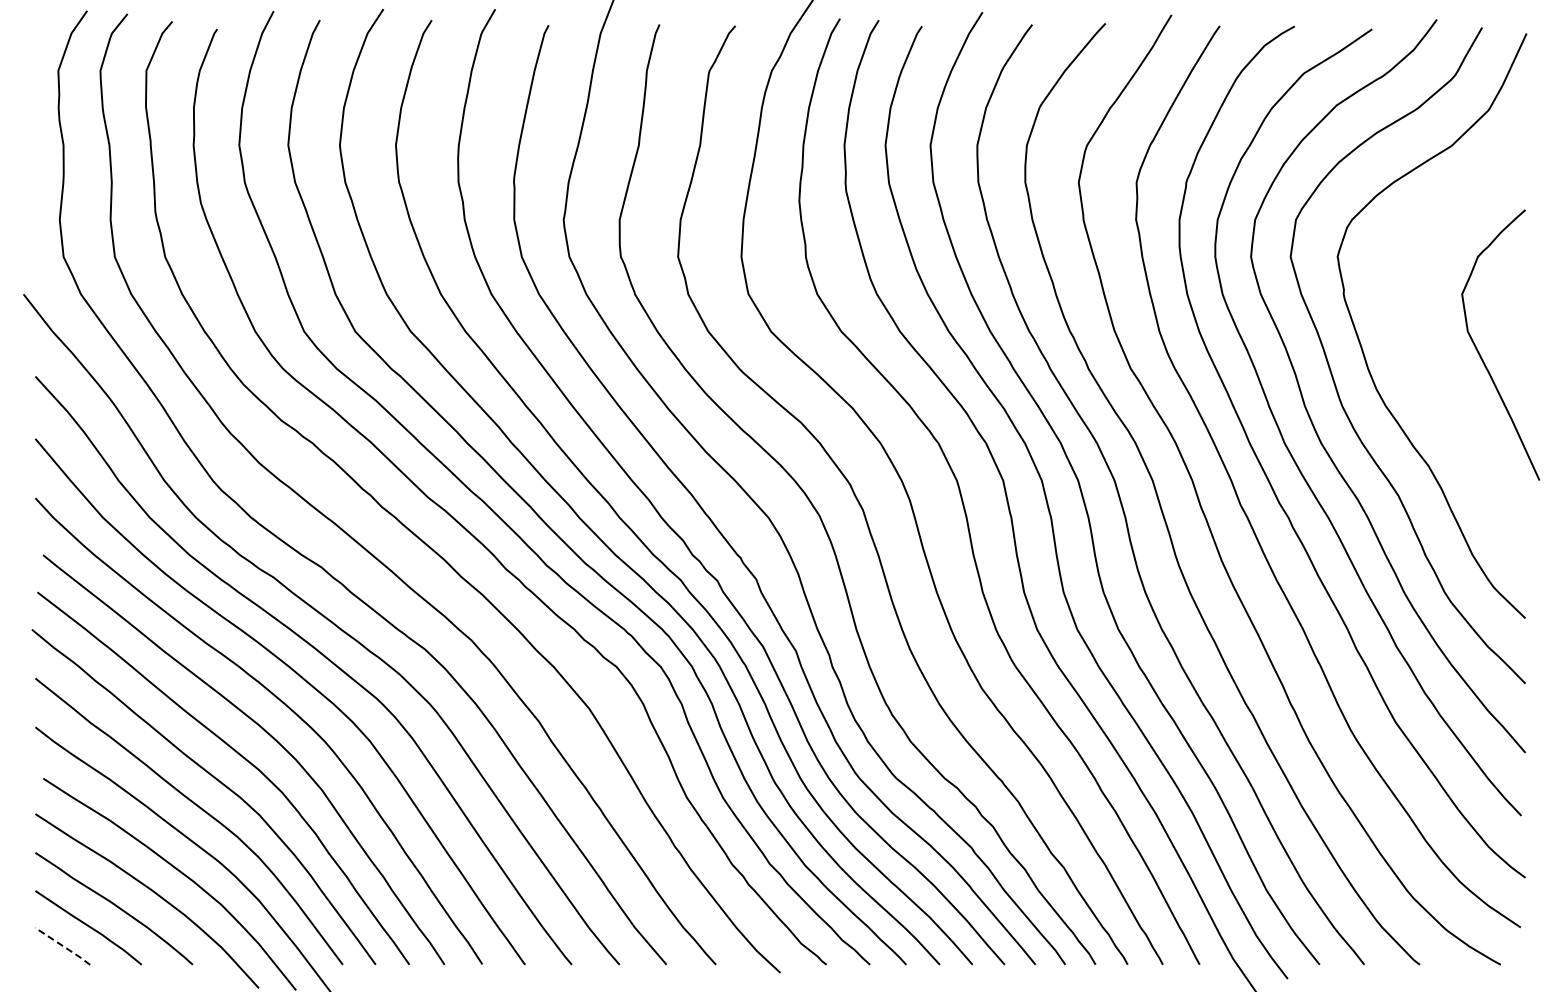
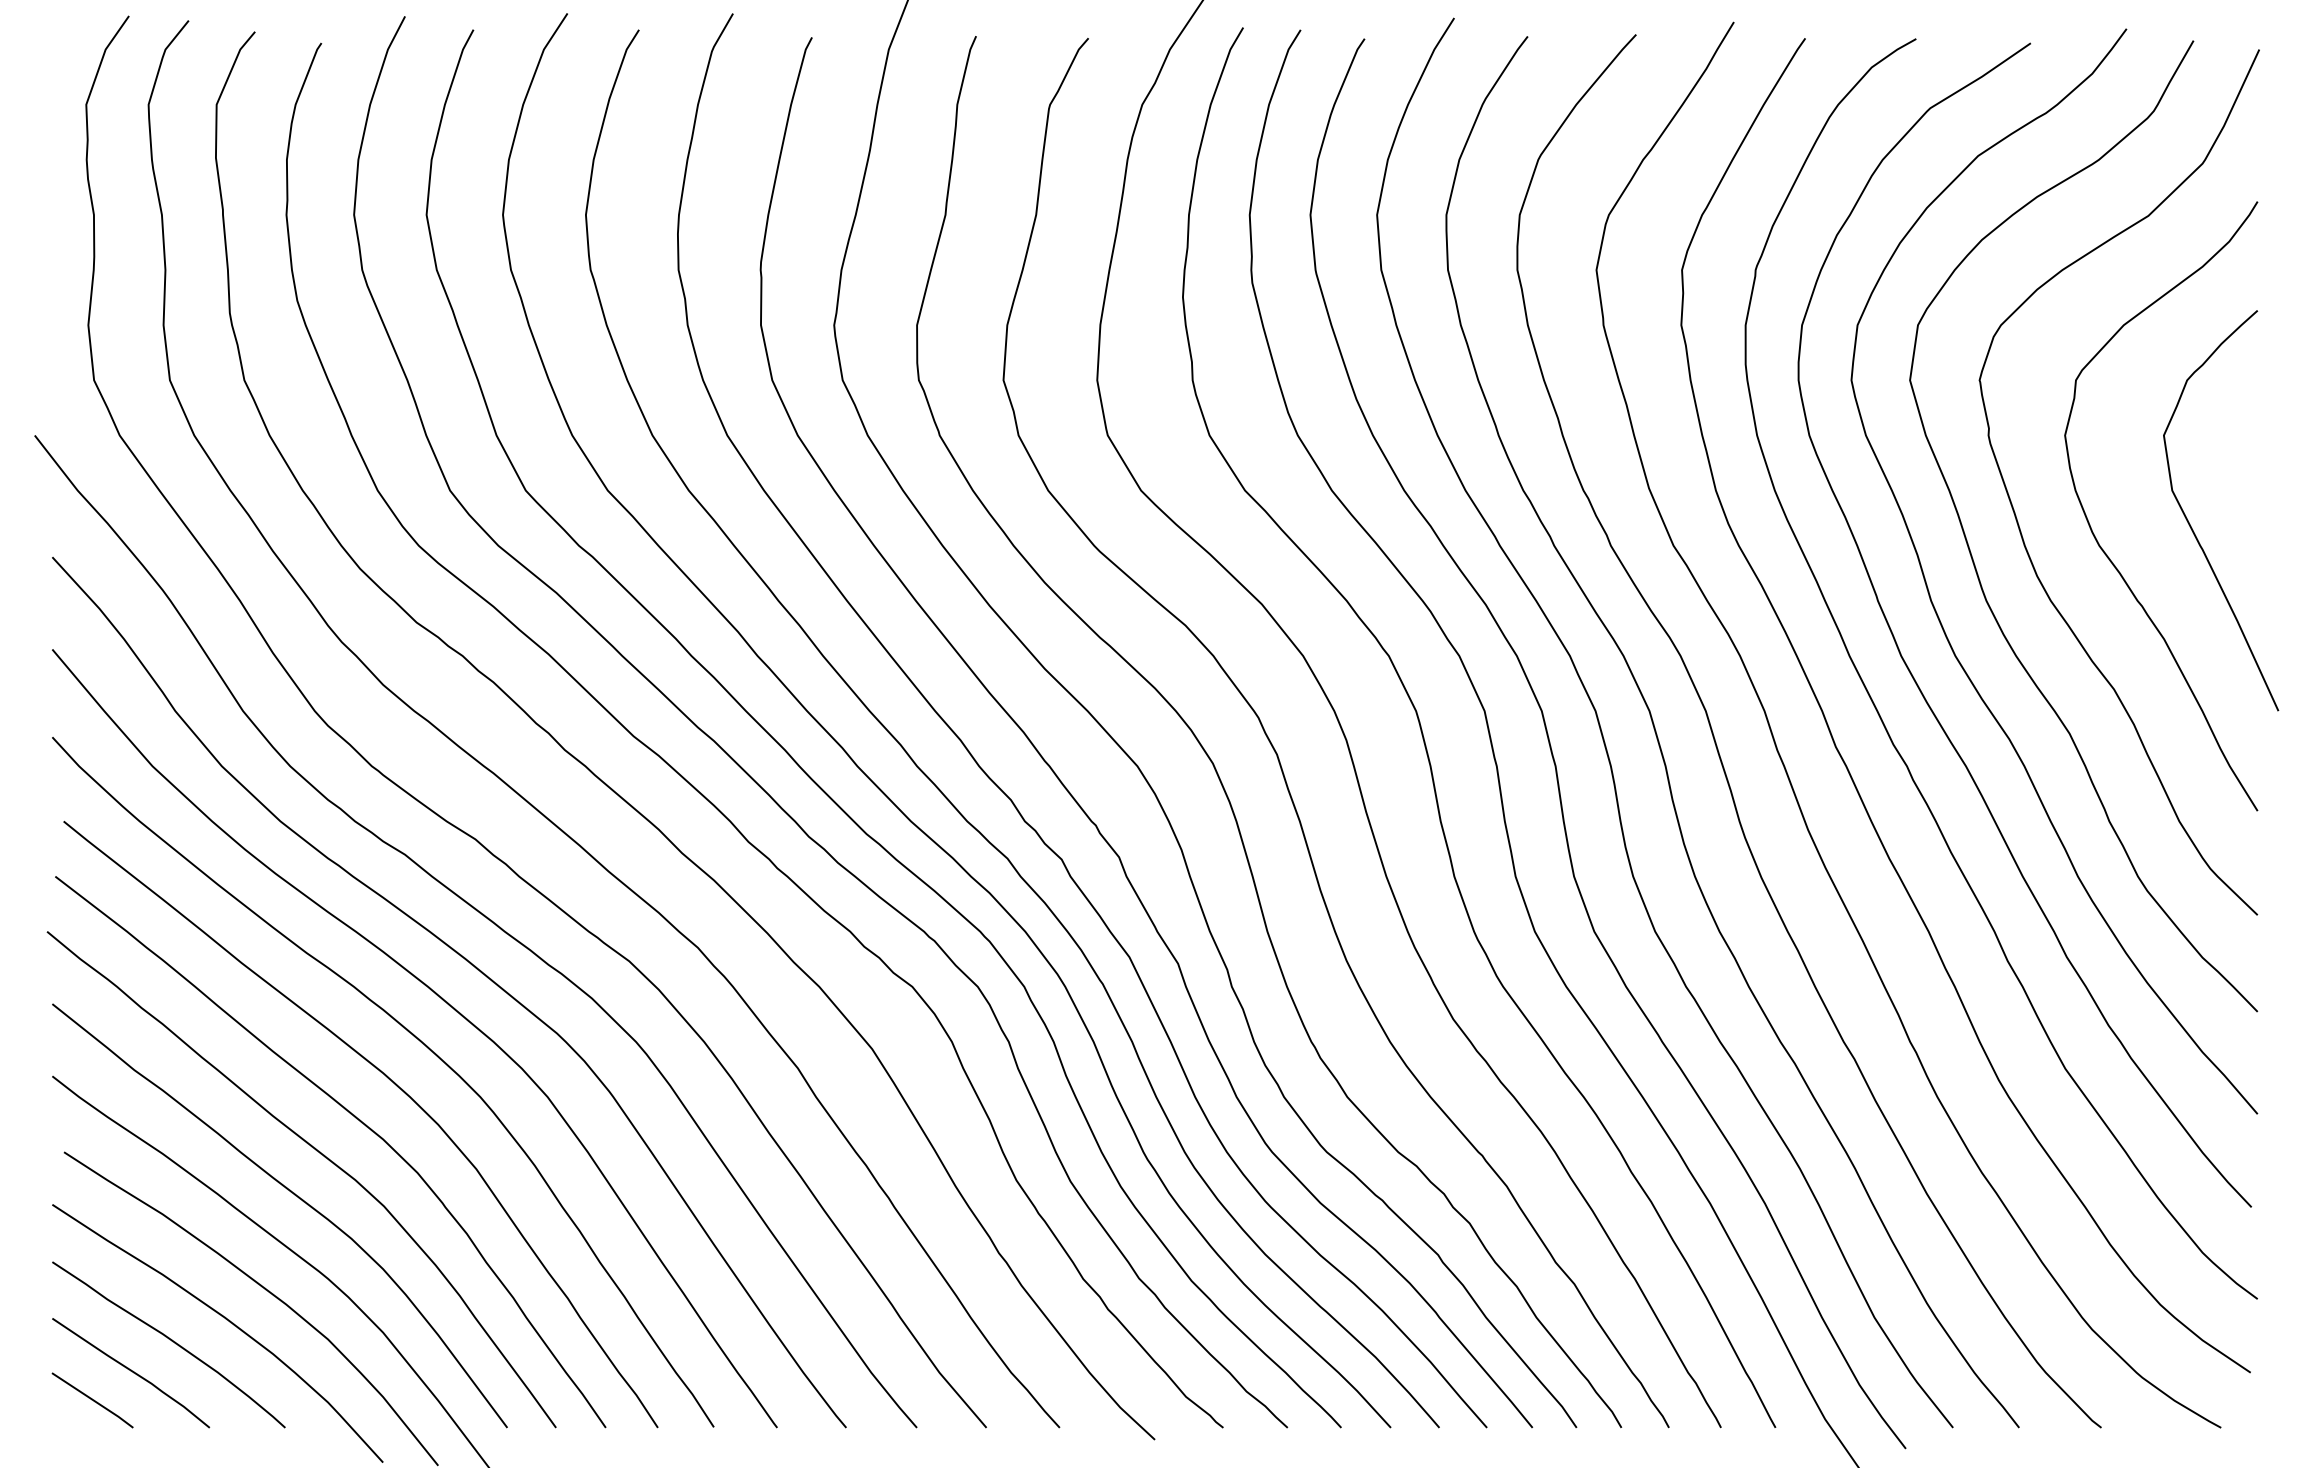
curve: (1420, 369) -> (2102, 546), added
line: (63, 946) -> (93, 1400), dashed -> solid

